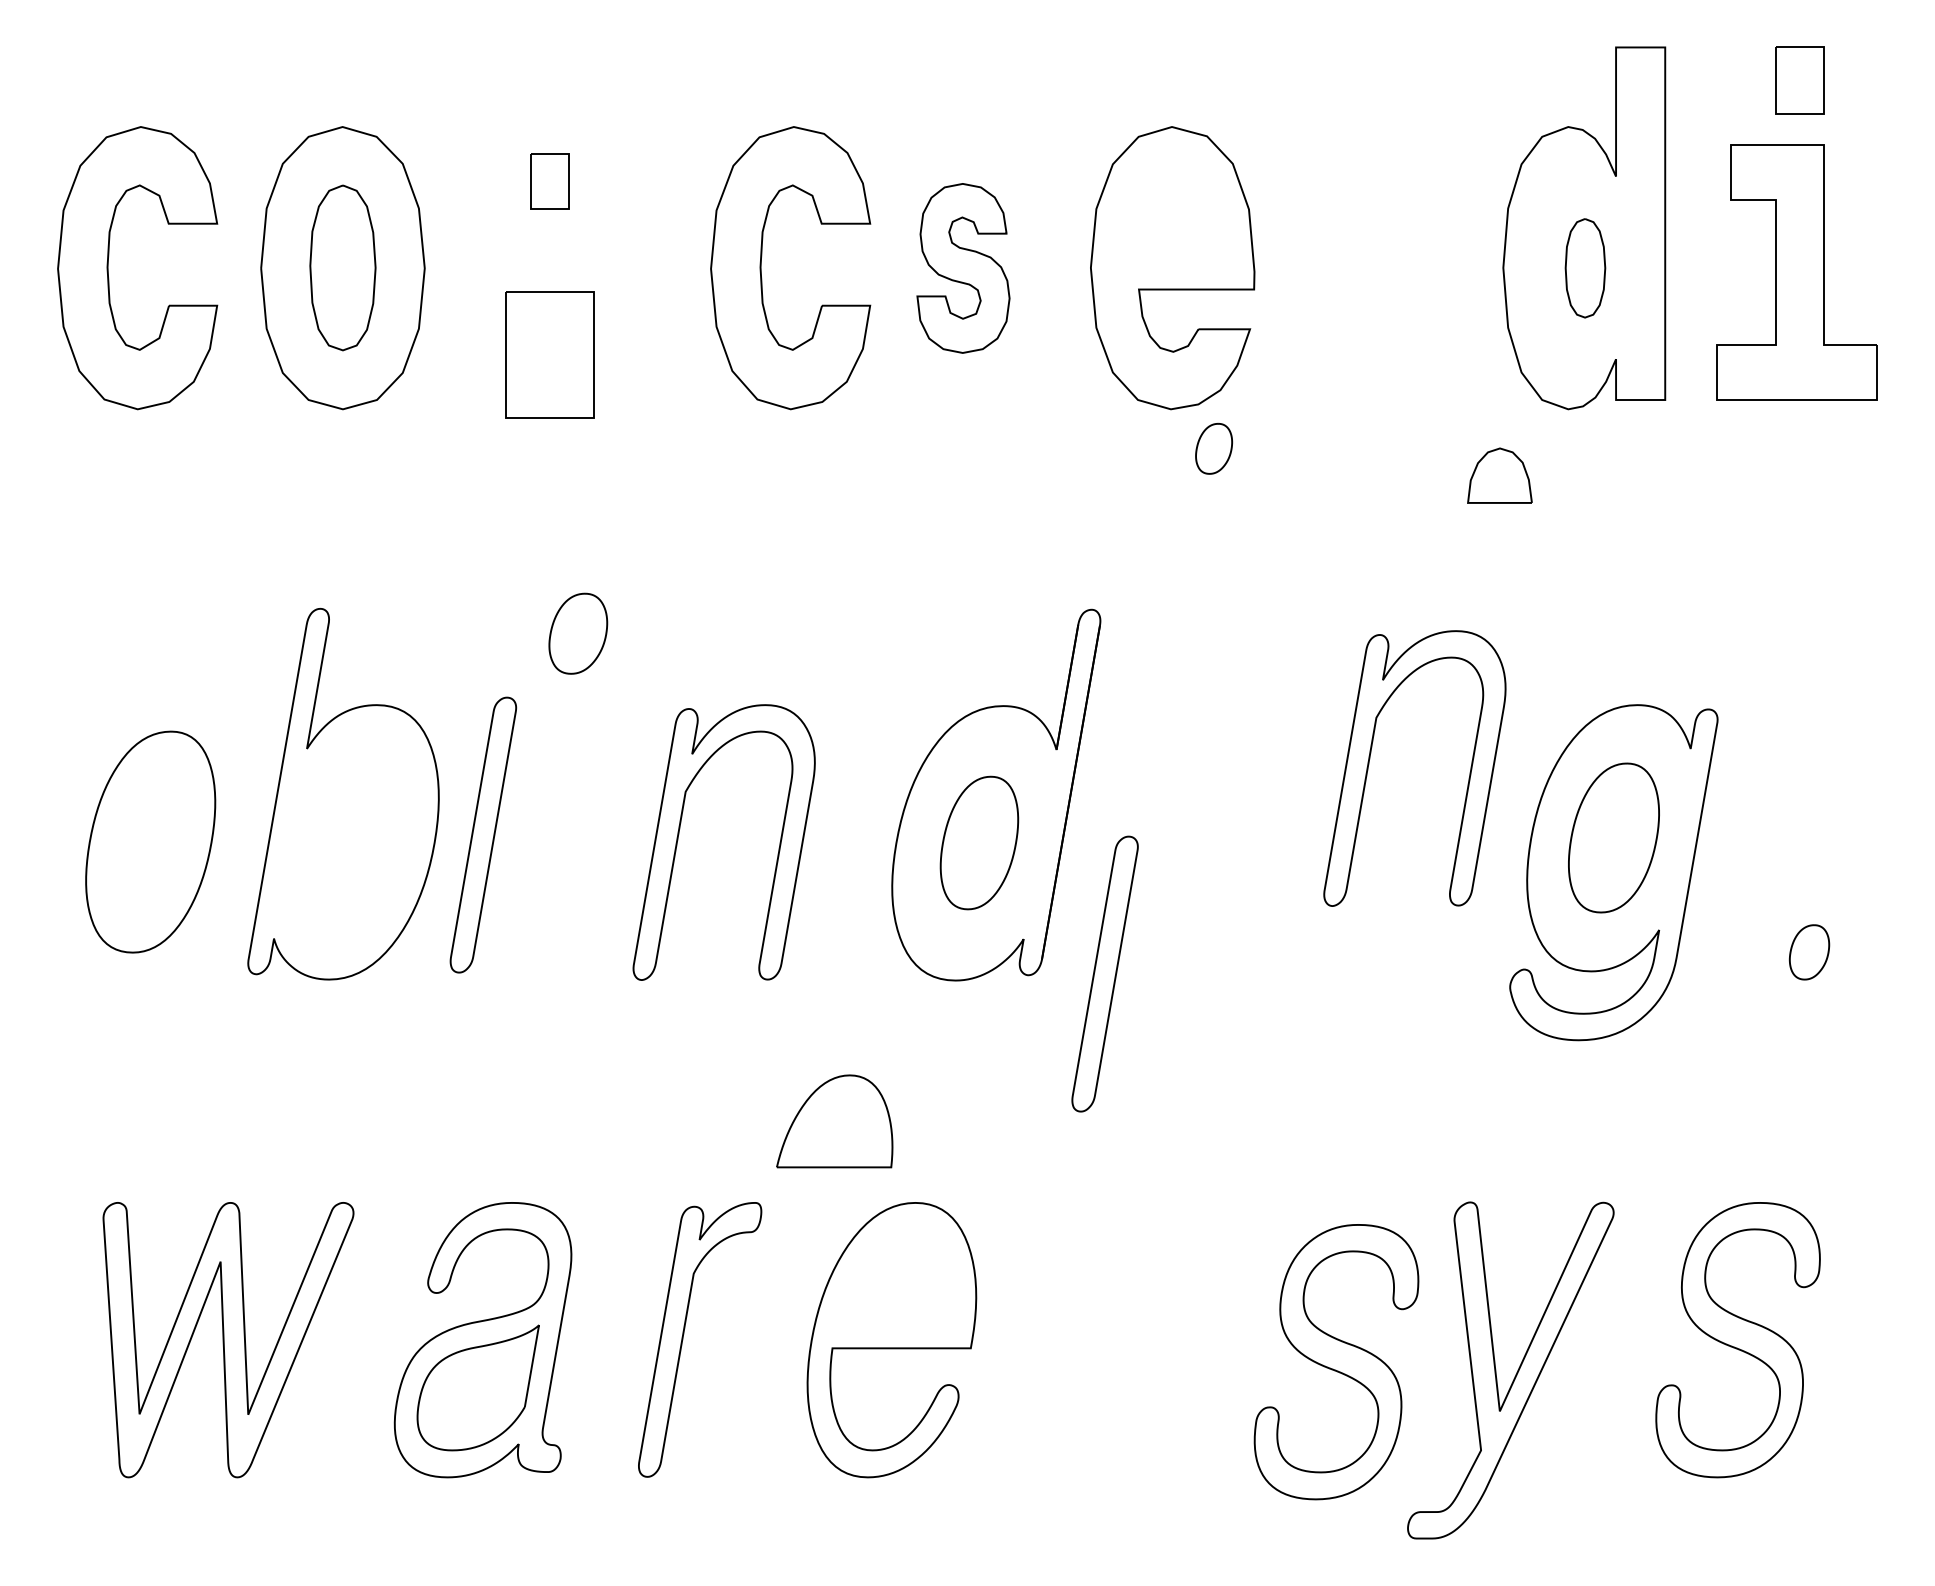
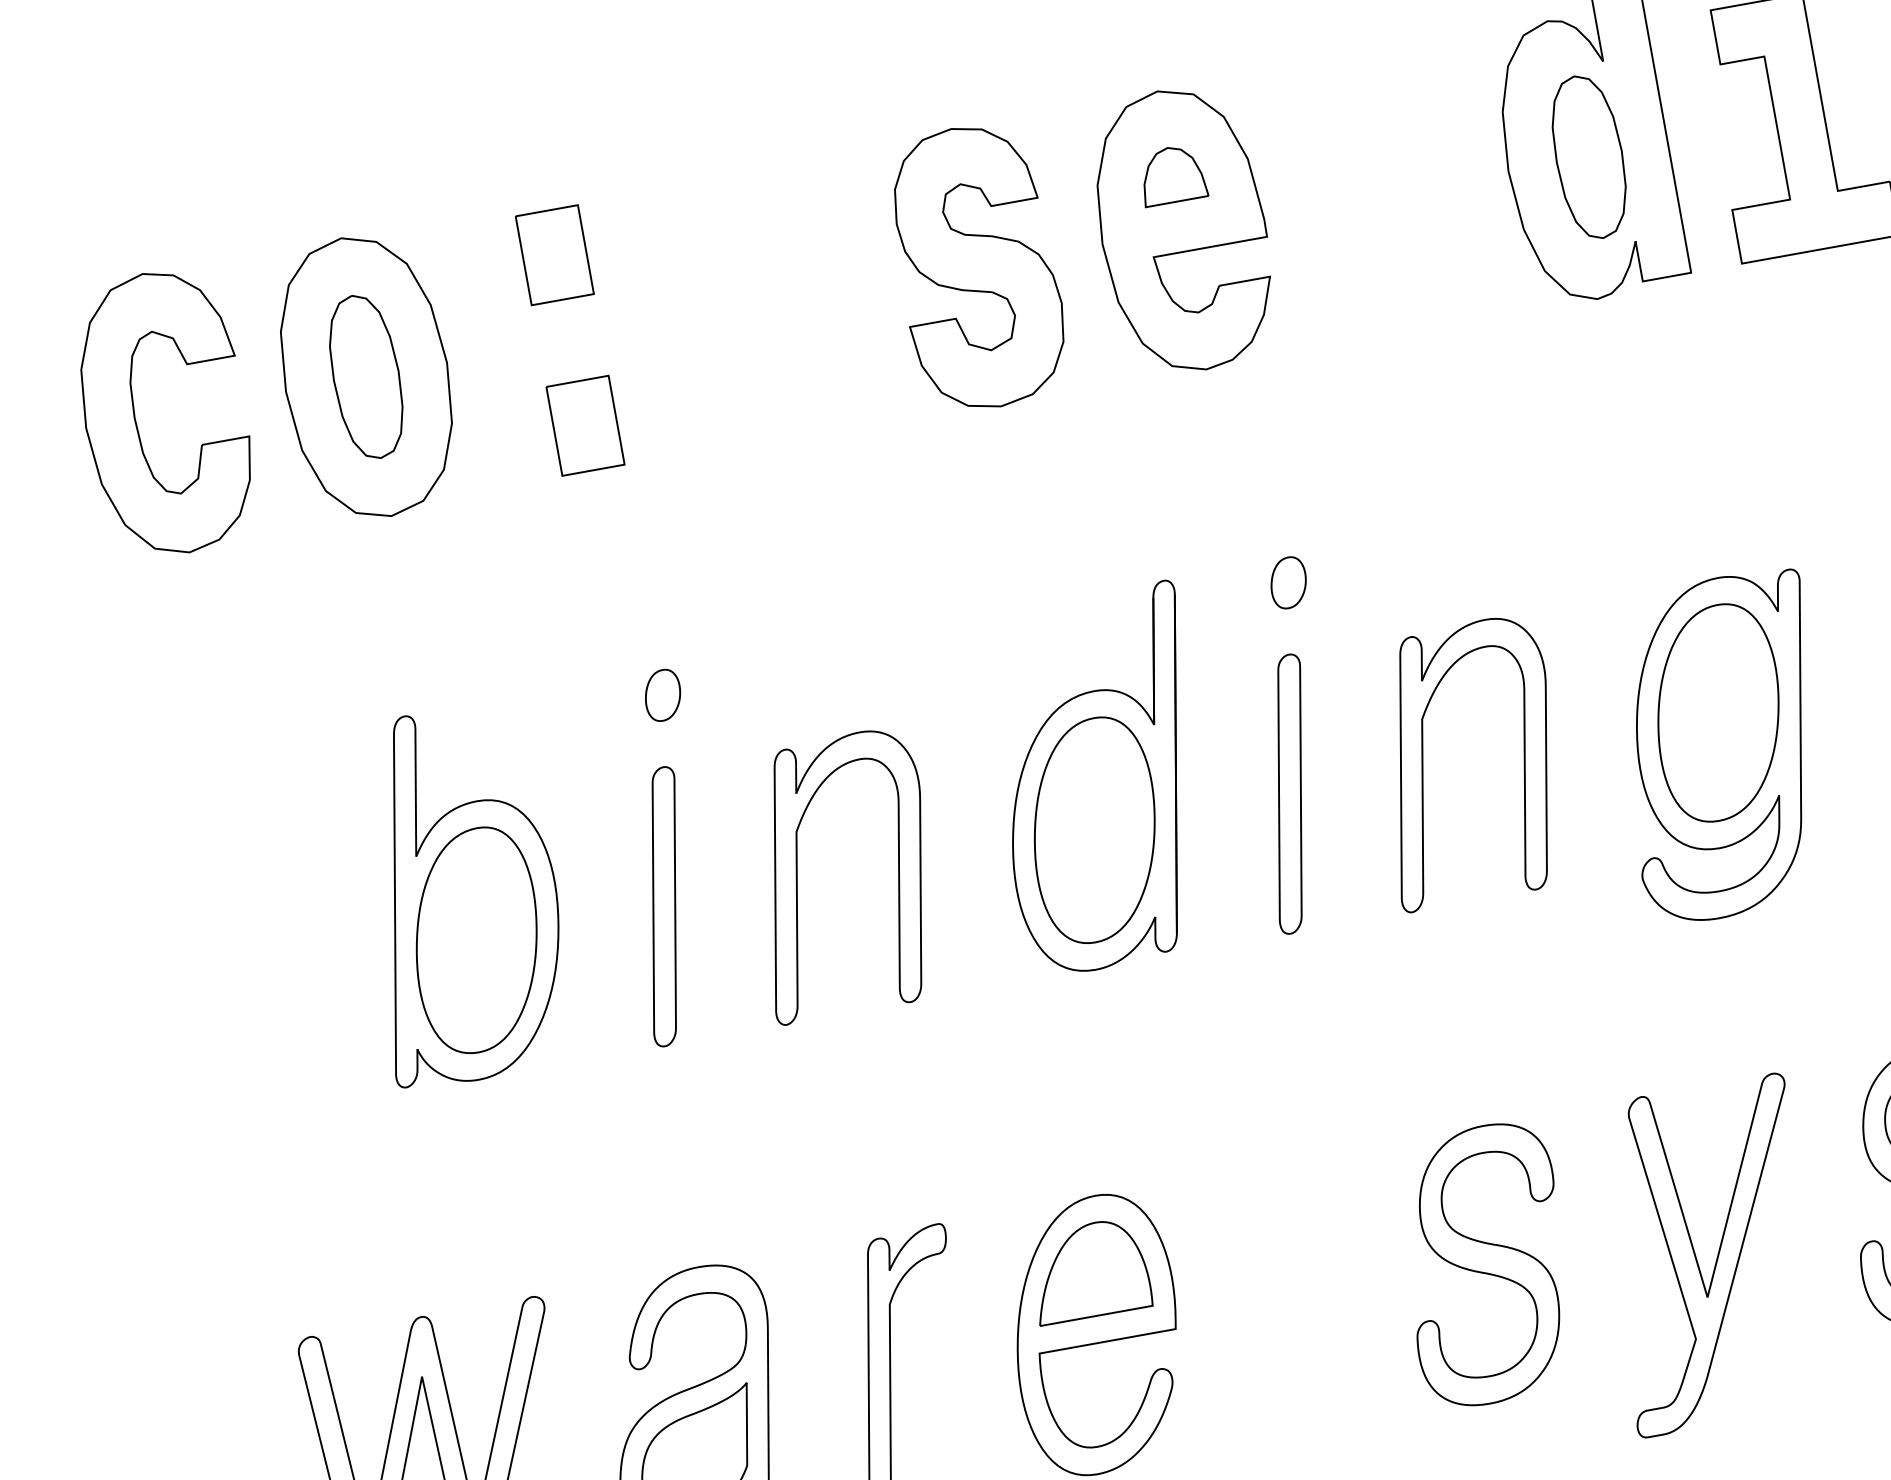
part: (549, 181) -> (554, 255), size x1.67
part: (761, 268) -> (778, 303), removed
part: (963, 268) -> (977, 267), size x1.67
part: (1585, 268) -> (1589, 157), size x1.67
part: (549, 354) -> (585, 425), size x0.71
part: (1214, 448) -> (1288, 582), moved
part: (1499, 475) -> (1171, 174), moved
part: (578, 633) -> (663, 695), size x0.62
part: (1370, 759) -> (1423, 761), moved
part: (483, 834) -> (664, 906), moved
part: (1613, 837) -> (1717, 712), size x1.43
part: (150, 841) -> (476, 939), moved
part: (979, 842) -> (1094, 829), size x1.67
part: (1104, 973) -> (1289, 793), moved
part: (834, 1121) -> (1088, 1270), moved
part: (1336, 1362) -> (1486, 1265), moved

